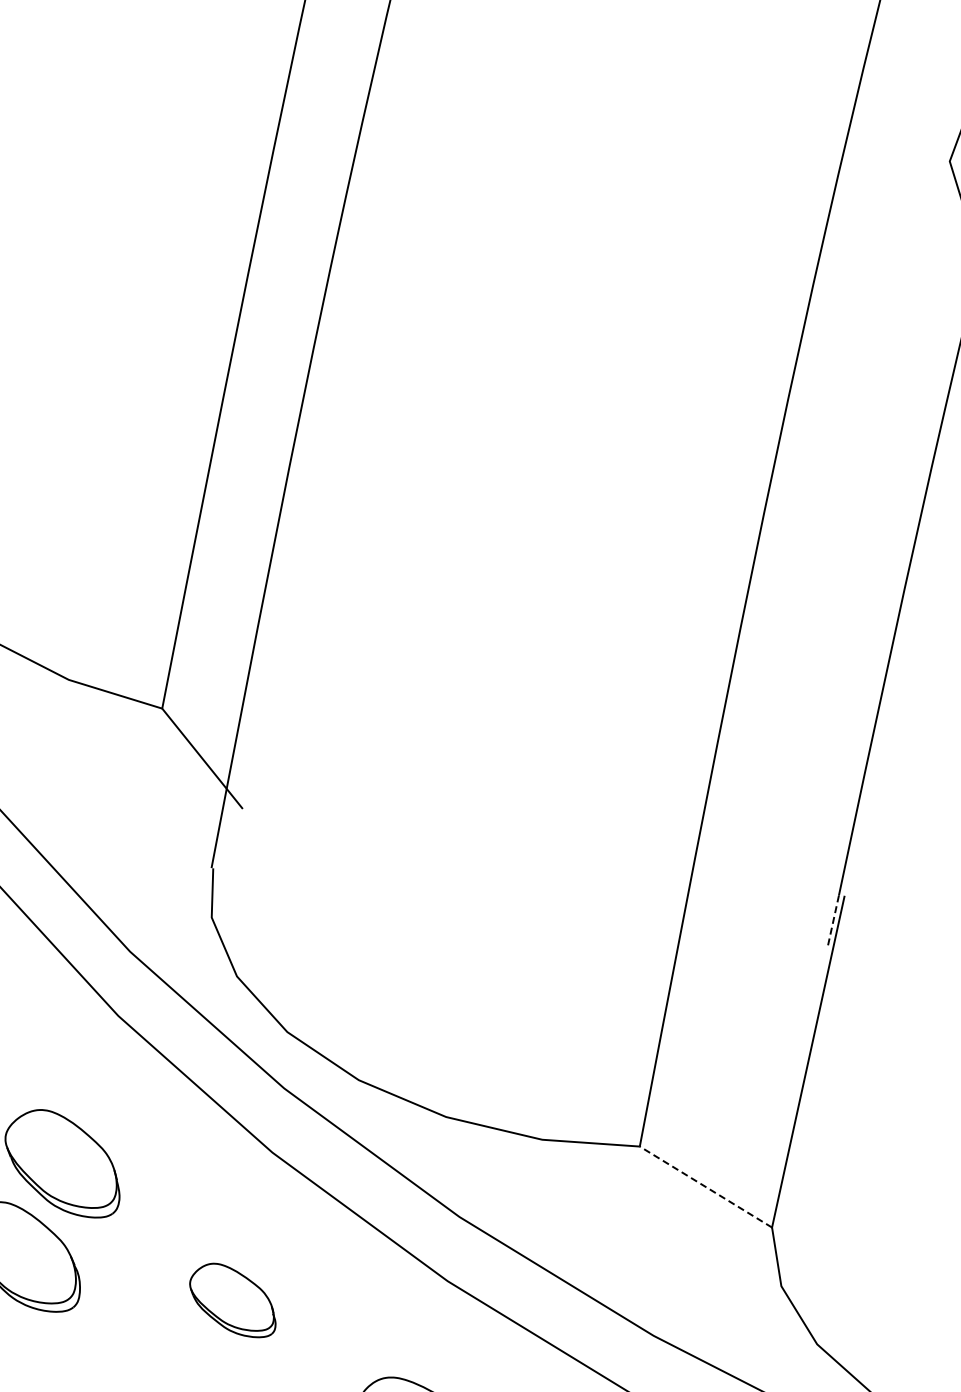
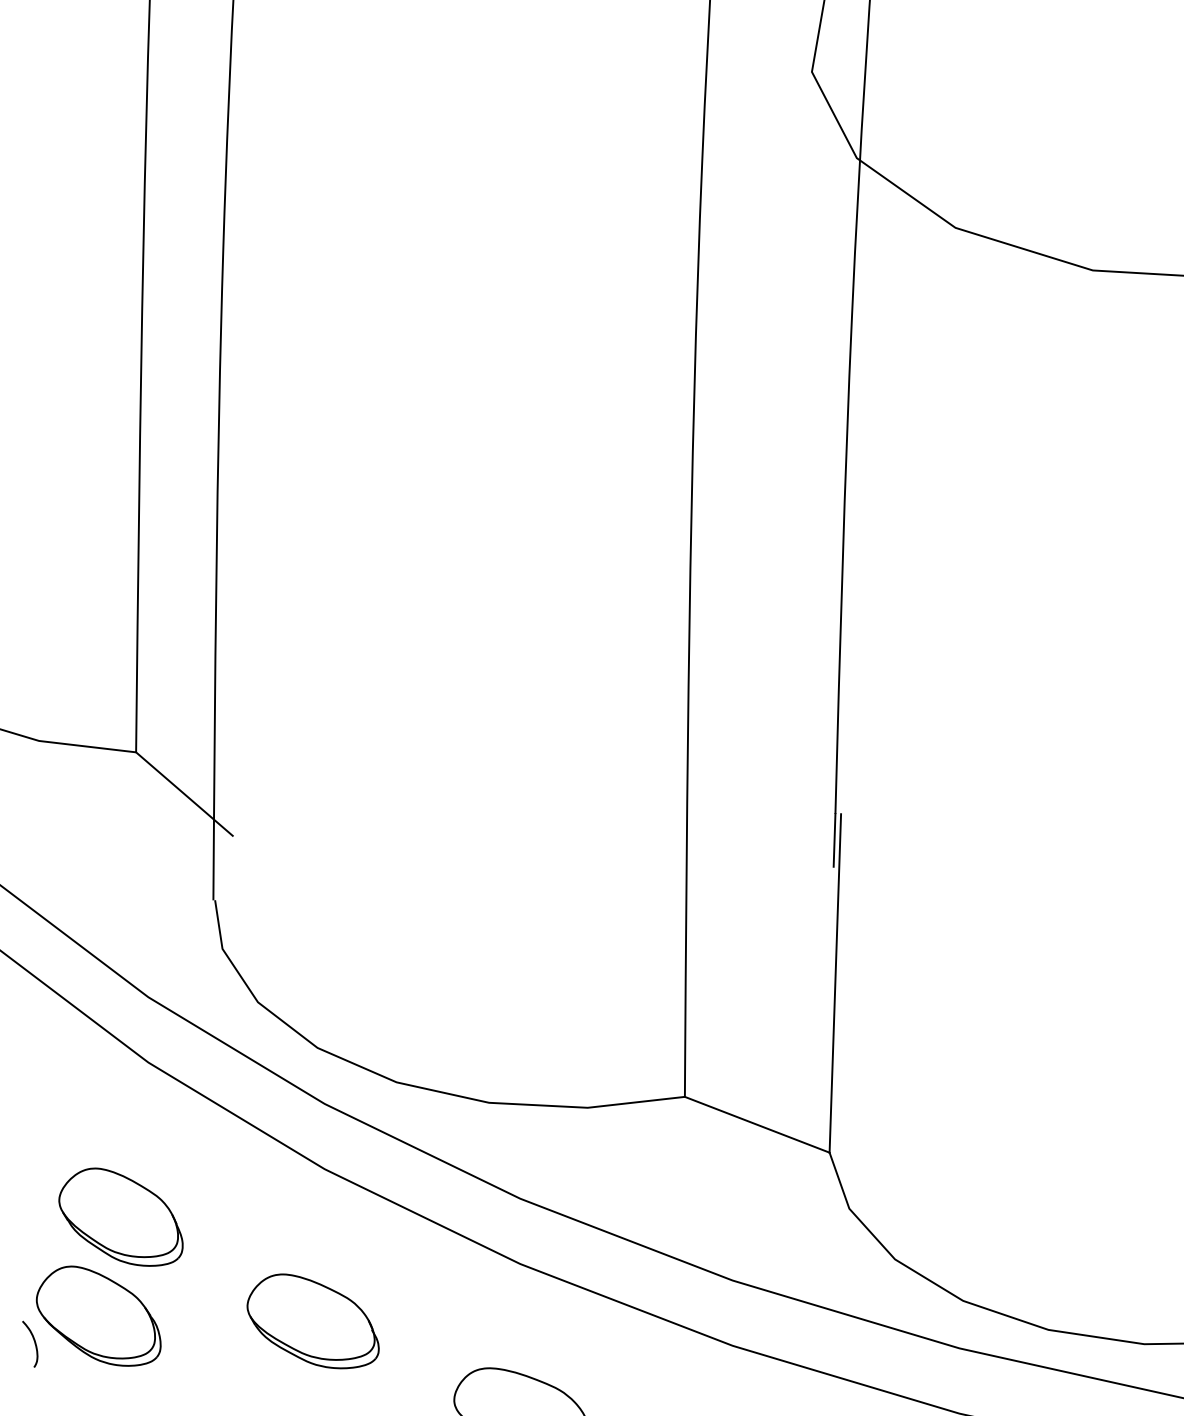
line: (833, 921) -> (834, 840), dashed -> solid
line: (706, 1186) -> (757, 1124), dashed -> solid
part: (232, 1300) -> (312, 1321), size x1.43

